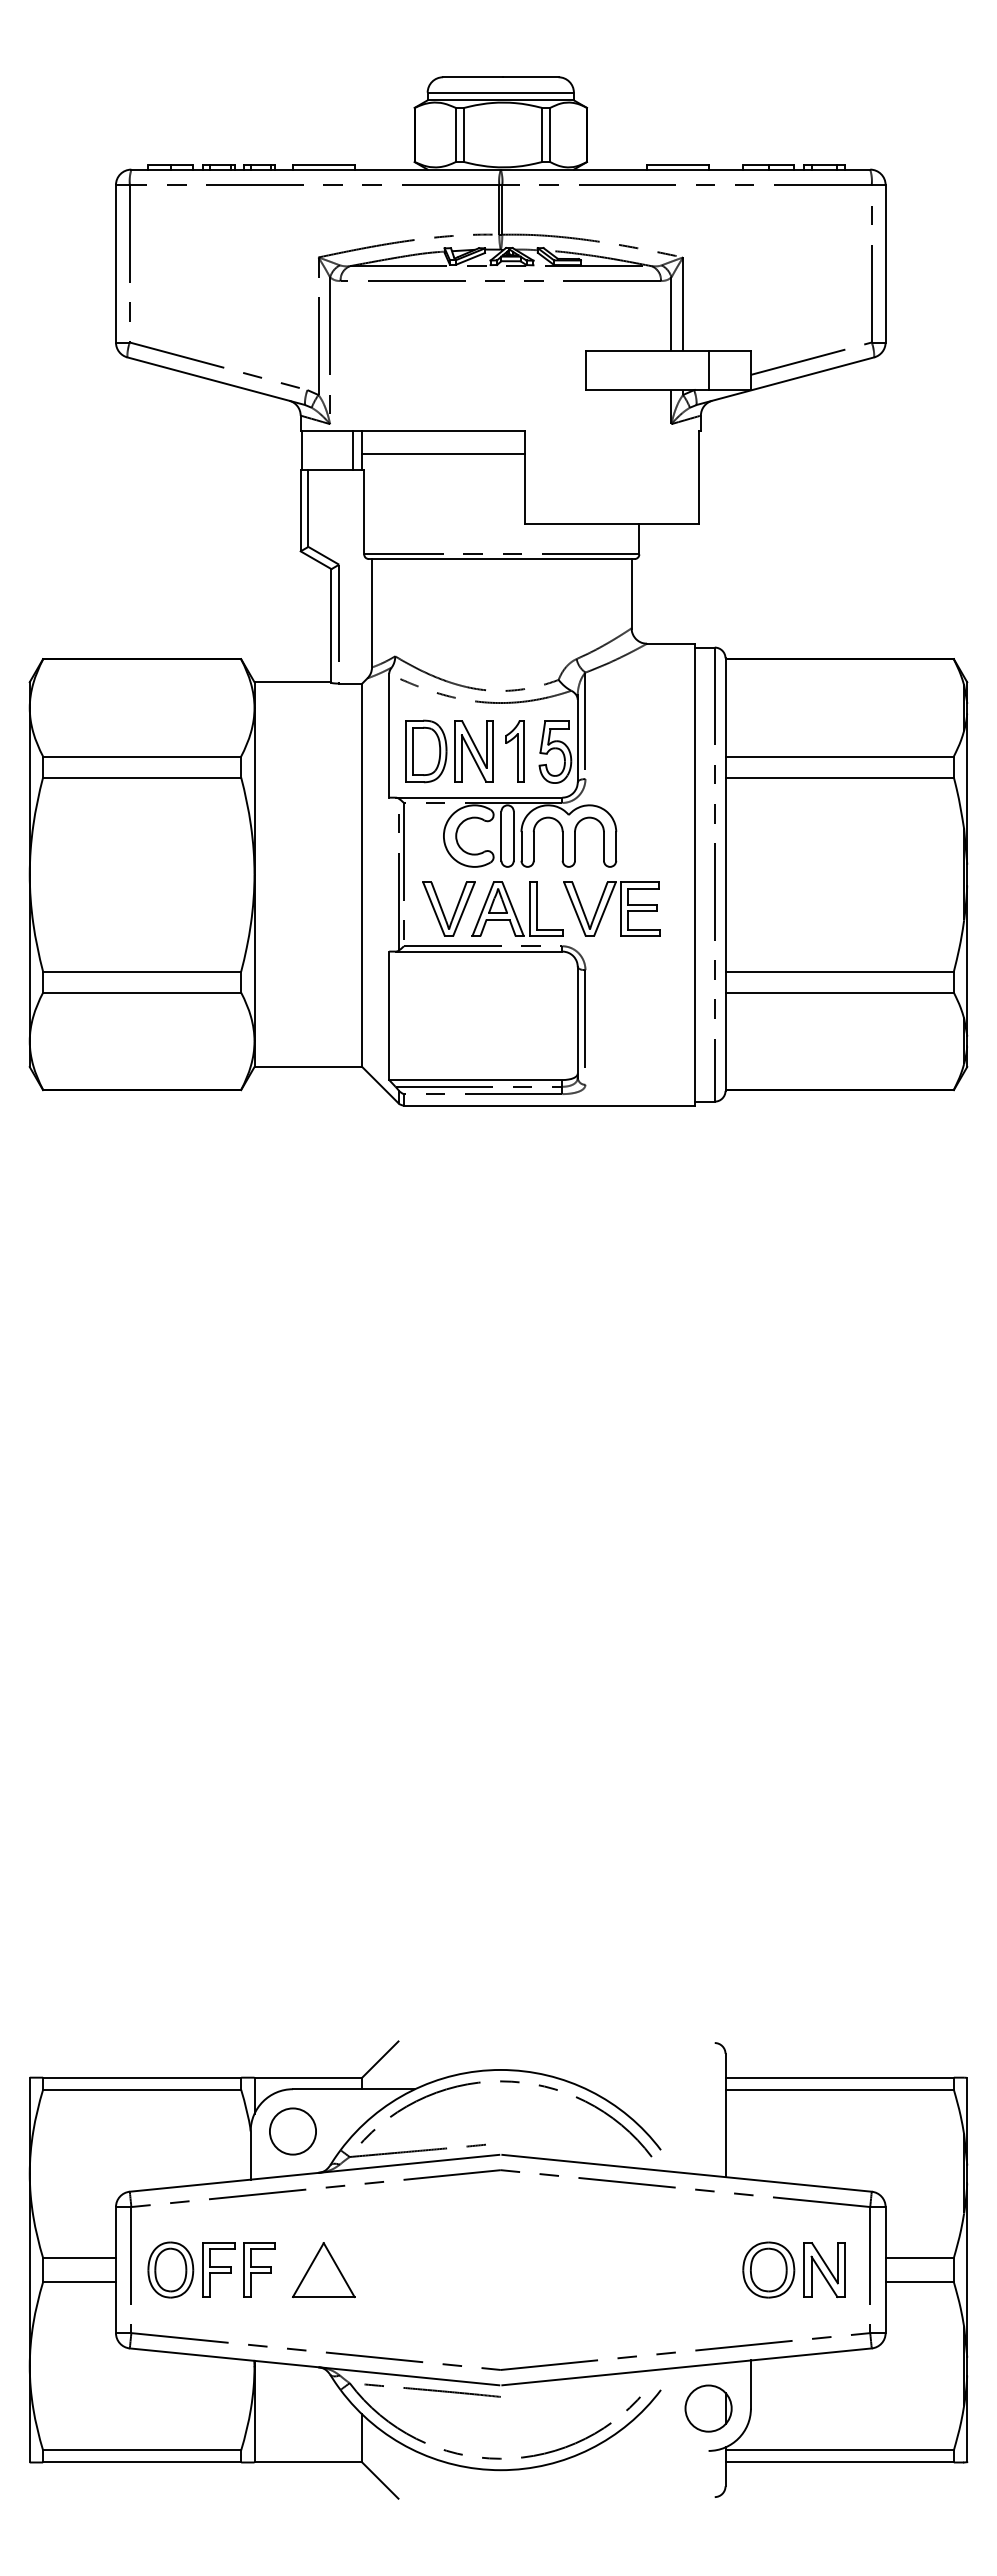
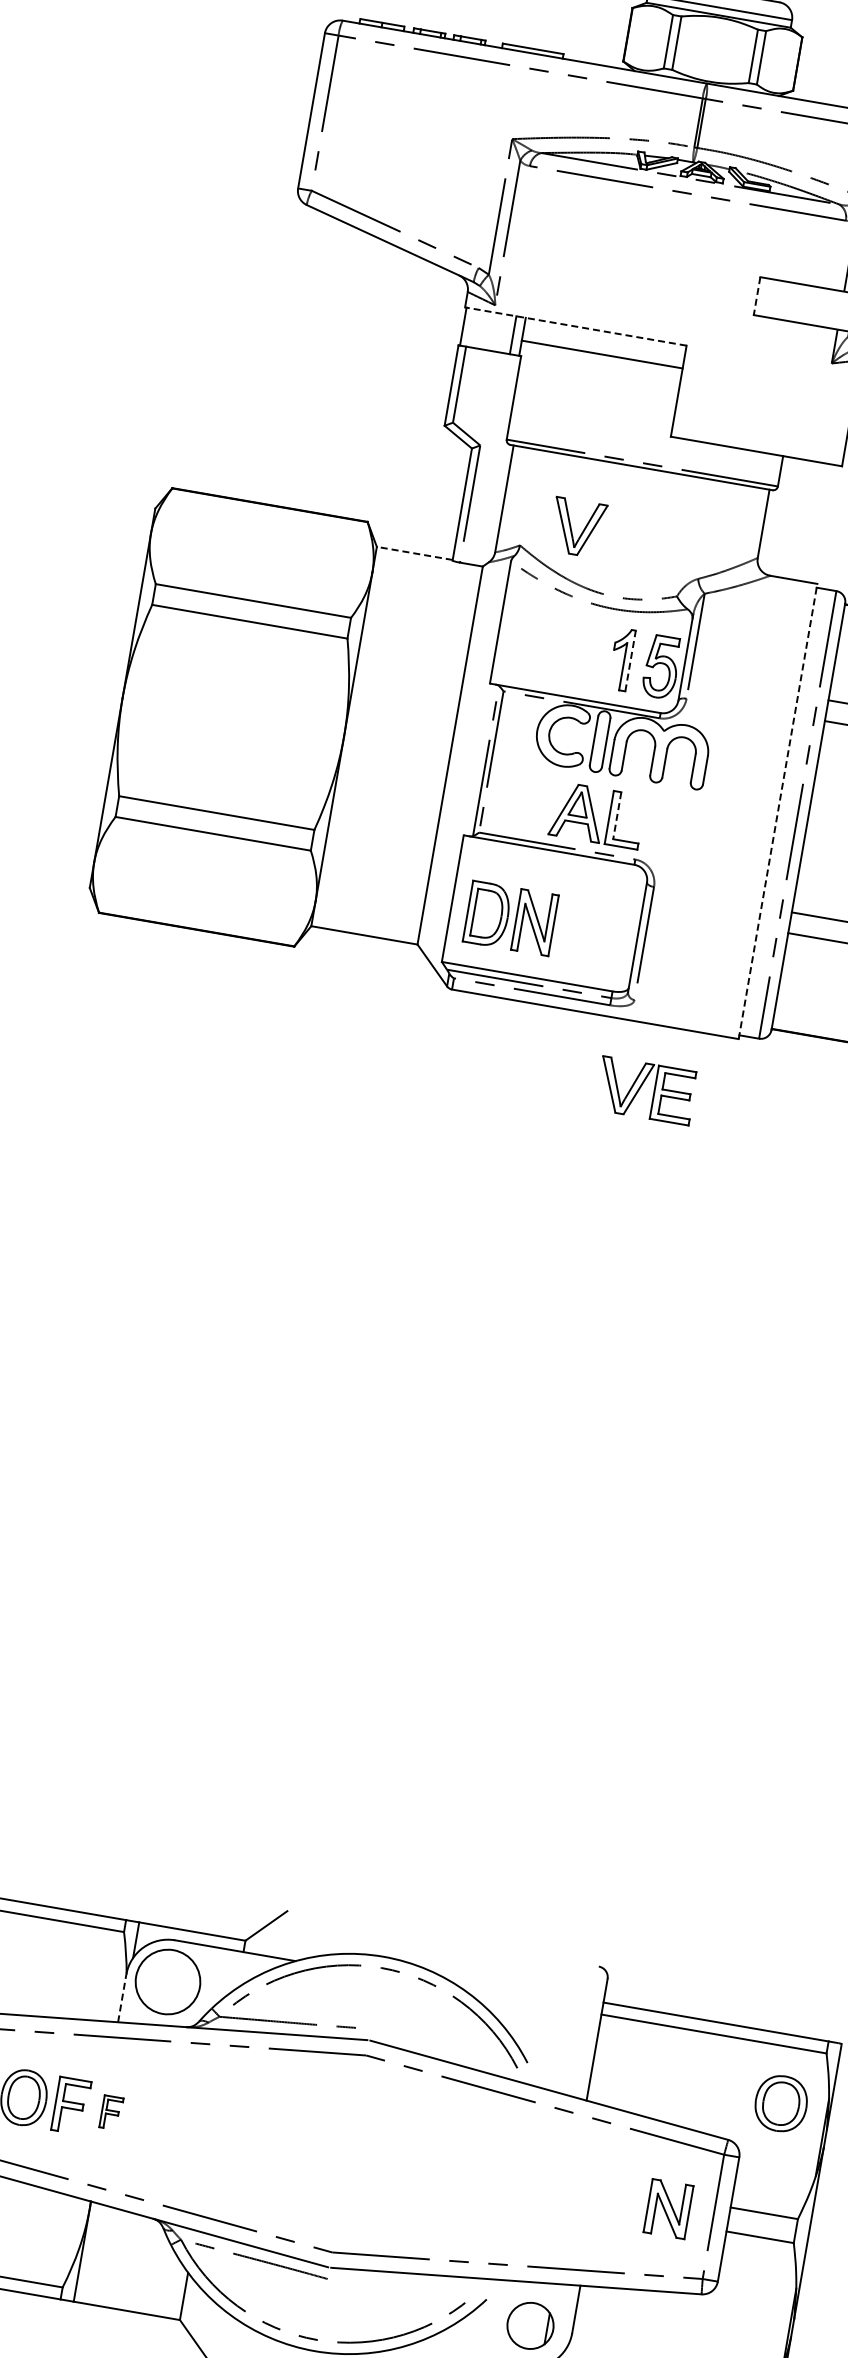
line: (586, 371) -> (756, 297), solid -> dashed
line: (412, 431) -> (575, 326), solid -> dashed
line: (292, 682) -> (414, 553), solid -> dashed
part: (449, 751) -> (510, 918), moved
line: (523, 751) -> (630, 660), solid -> dashed
line: (694, 874) -> (777, 811), solid -> dashed
line: (537, 906) -> (617, 816), solid -> dashed
part: (448, 908) -> (577, 526), moved
part: (611, 908) -> (645, 1089), moved
circle: (292, 2131) -> (167, 1981), size x1.4
line: (250, 2155) -> (122, 1998), solid -> dashed
part: (259, 2269) -> (111, 2112), size x0.6
part: (768, 2269) -> (781, 2103), moved
part: (323, 2270) -> (174, 2124), removed

